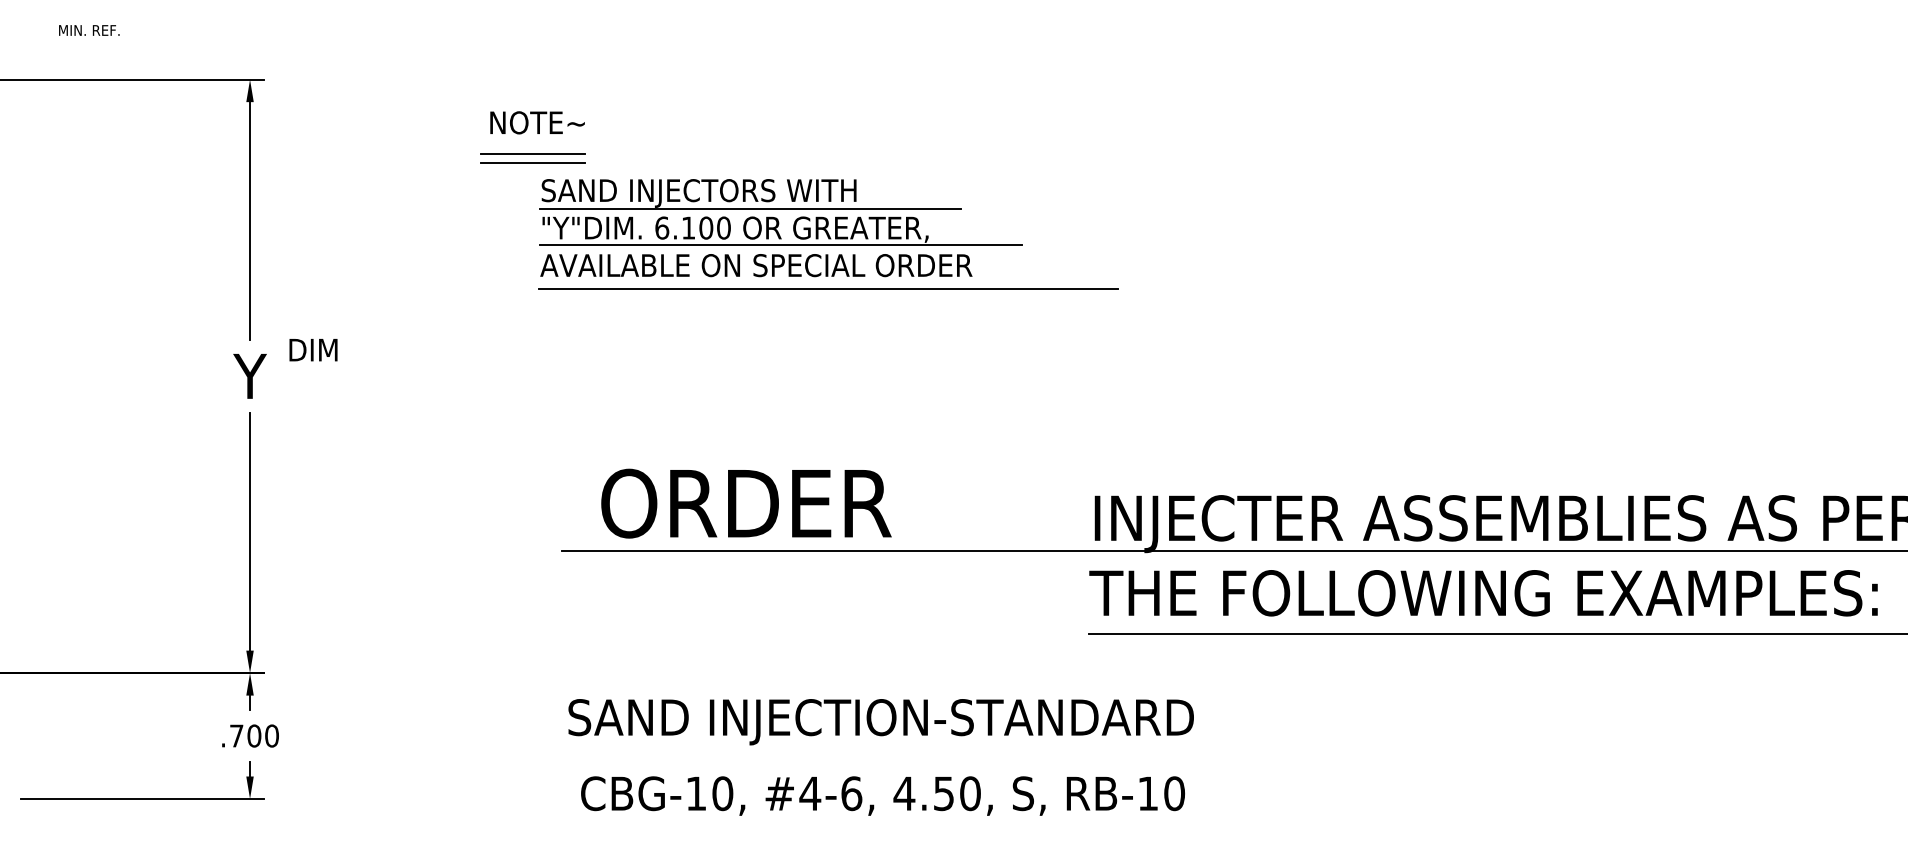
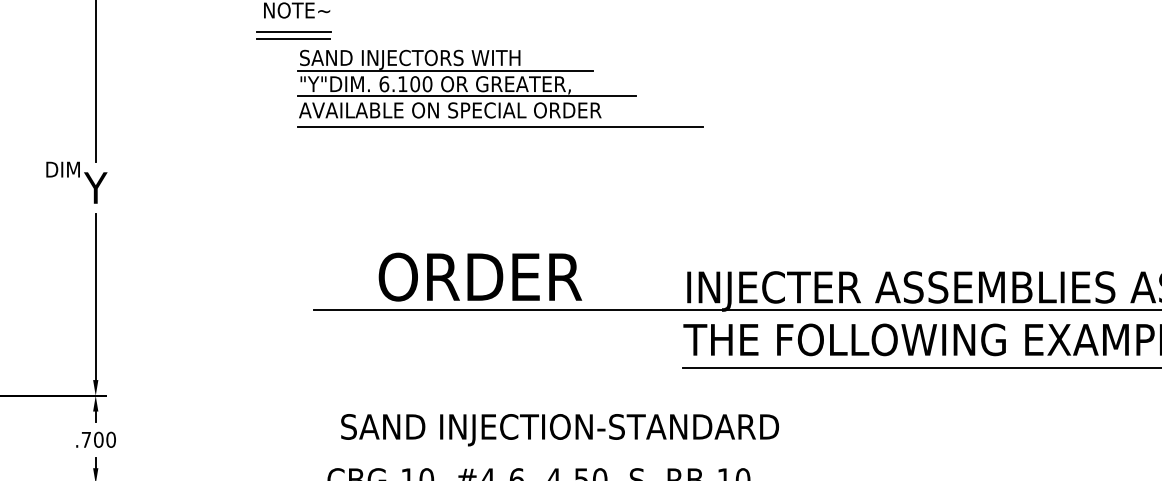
text: (313, 350) -> (63, 169), moved
text: (746, 503) -> (480, 277), moved
text: (880, 722) -> (559, 430), moved

